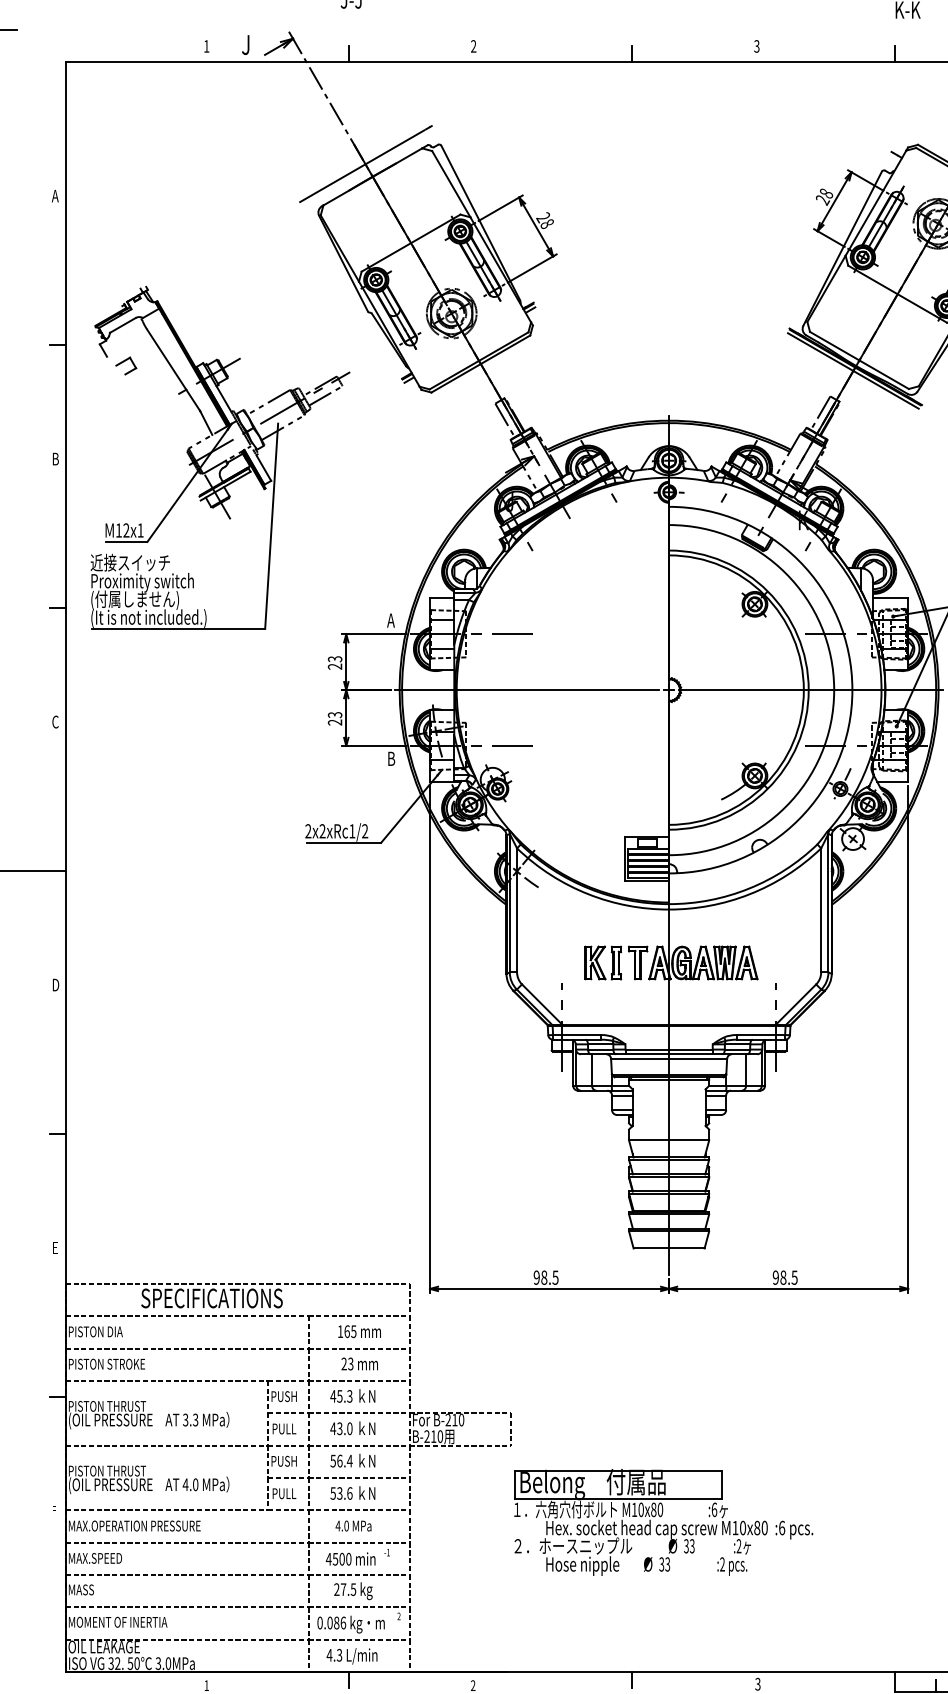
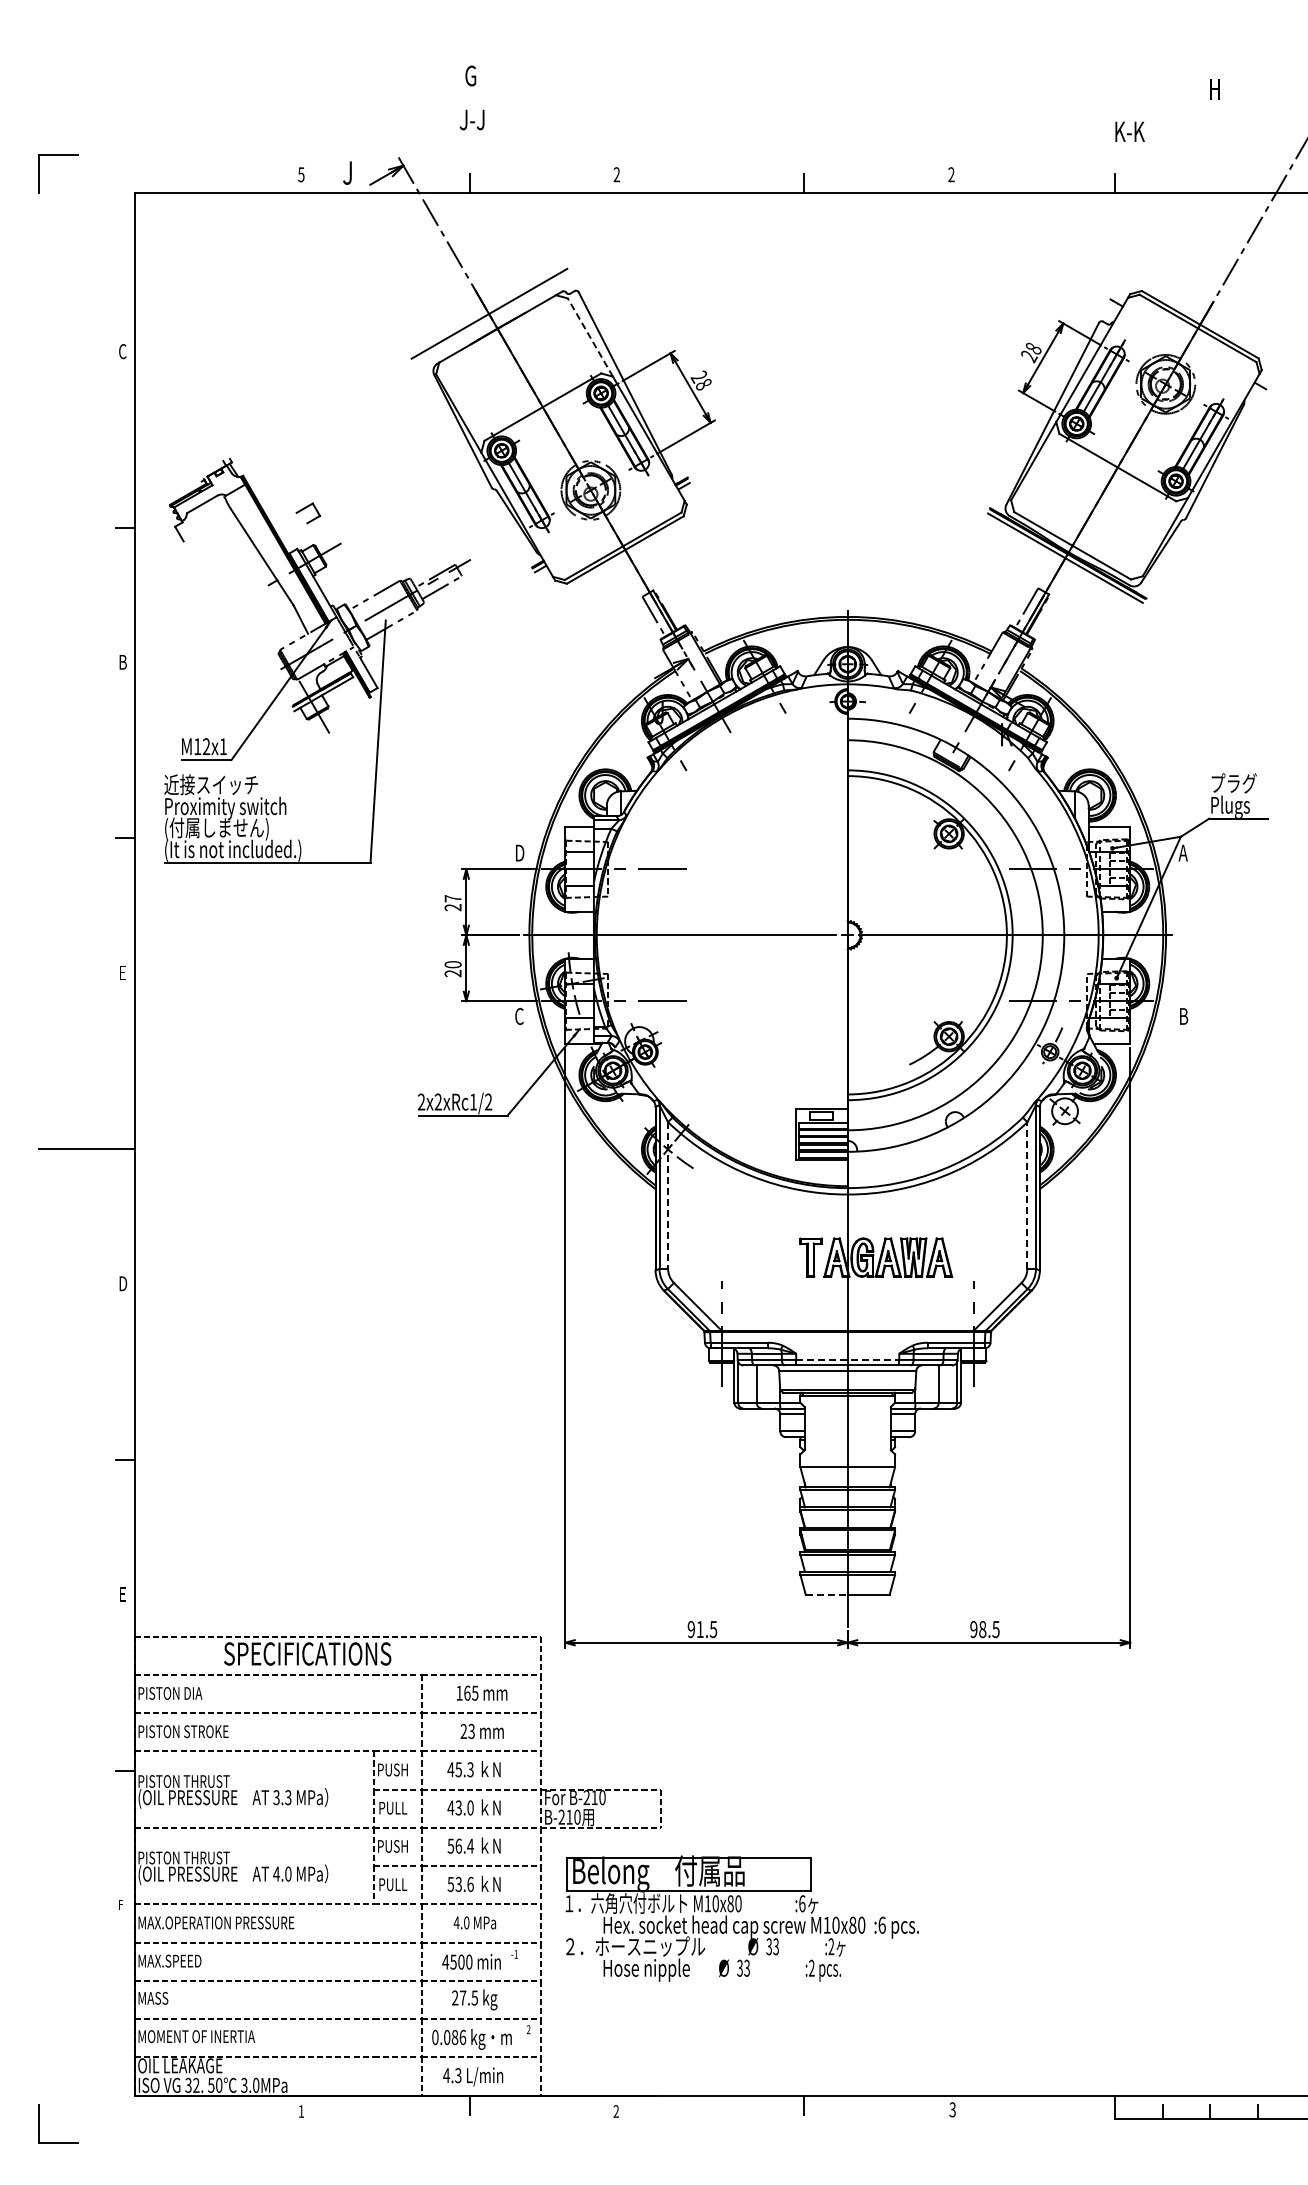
text: (206, 46) -> (301, 174), 1 -> 5
text: (756, 47) -> (951, 175), 3 -> 2
line: (451, 184) -> (590, 337), solid -> dashed
text: (55, 196) -> (122, 351), A -> C
part: (126, 366) -> (308, 513), moved
text: (391, 620) -> (519, 852), A -> D
text: (334, 658) -> (452, 898), 23 -> 27
text: (334, 714) -> (452, 964), 23 -> 20
text: (55, 721) -> (122, 972), C -> E
text: (391, 758) -> (519, 1016), B -> C
line: (821, 910) -> (1027, 1195), solid -> dashed
line: (517, 911) -> (668, 1196), solid -> dashed
part: (602, 962) -> (769, 1257), removed
line: (668, 1049) -> (847, 1359), solid -> dashed
line: (651, 1248) -> (826, 1594), solid -> dashed
text: (543, 1277) -> (699, 1629), 98.5 -> 91.5
part: (662, 1522) -> (741, 1918), moved

